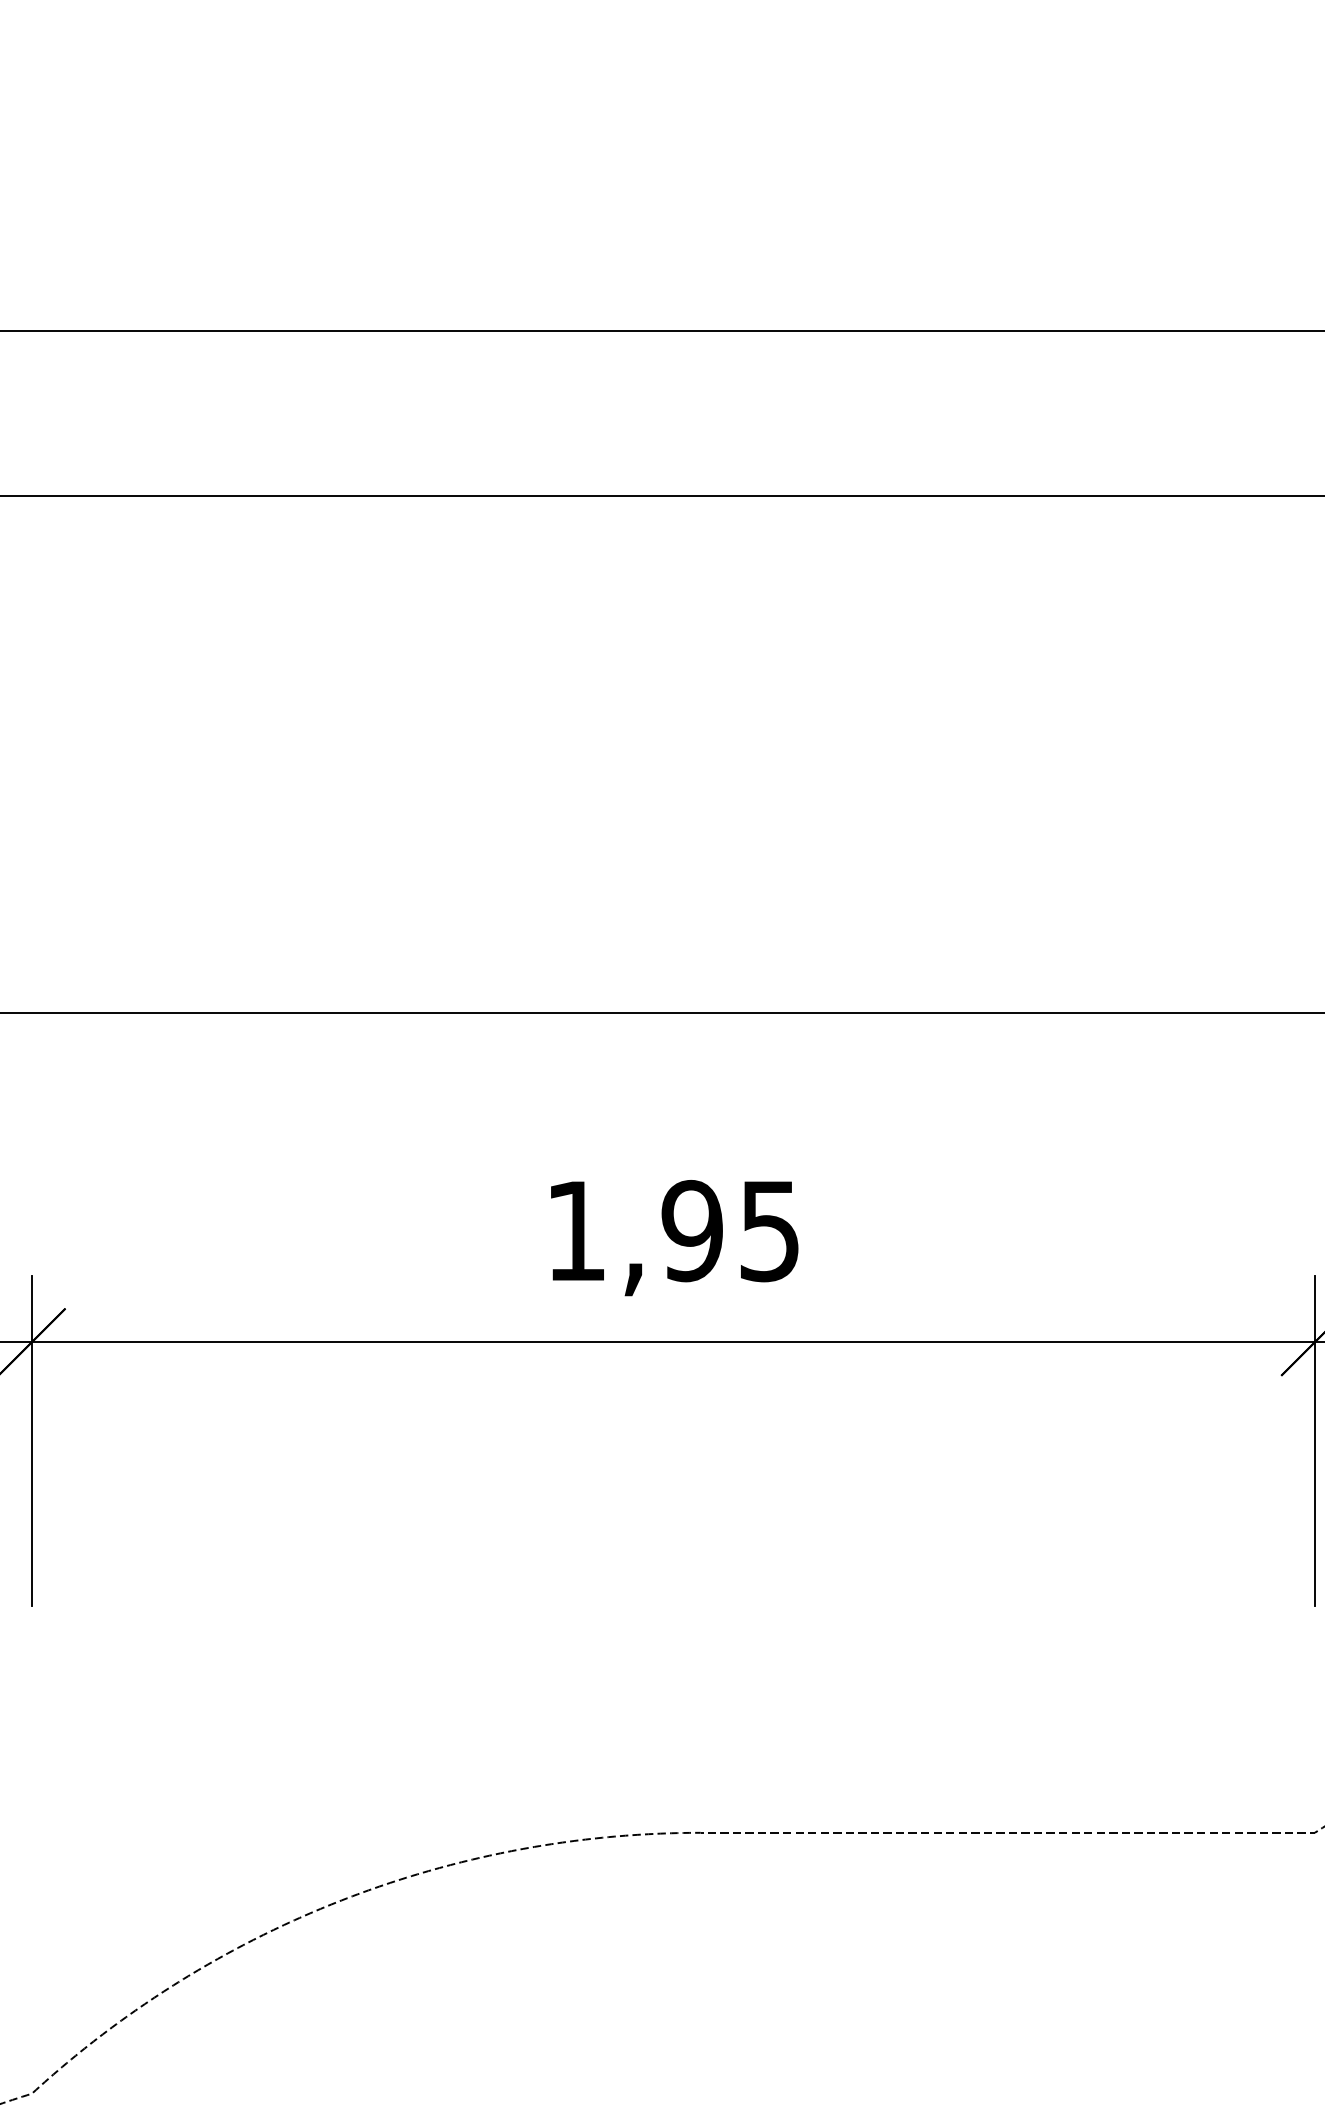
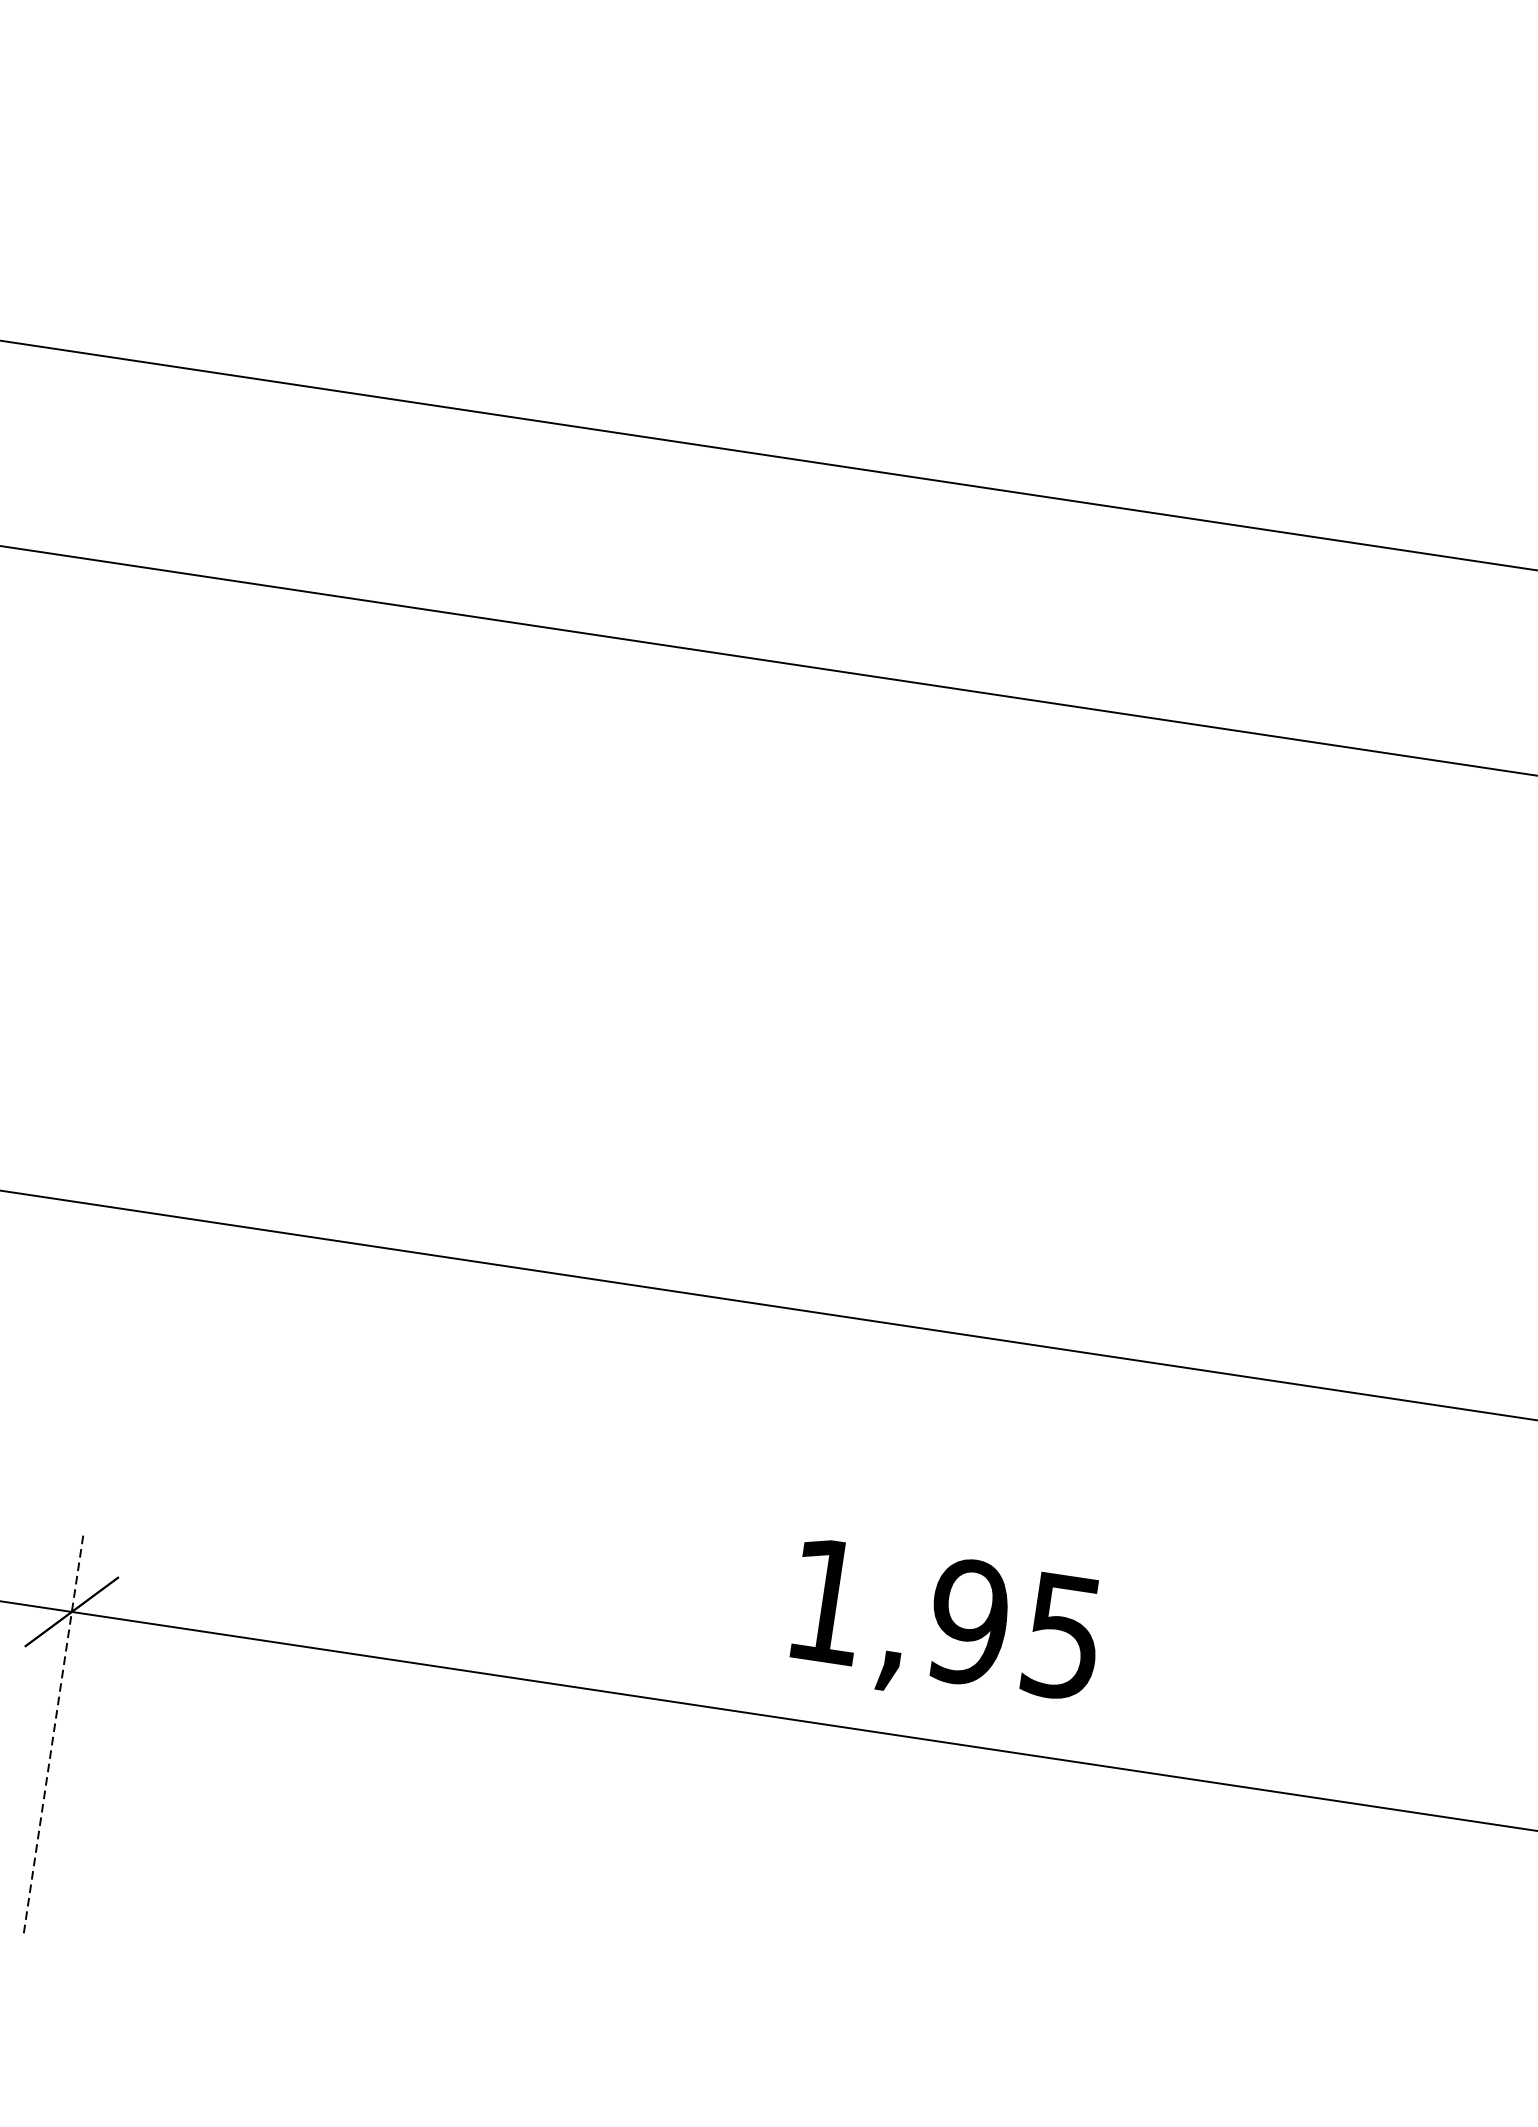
text: (674, 1238) -> (945, 1628), moved
line: (31, 1440) -> (53, 1731), solid -> dashed

